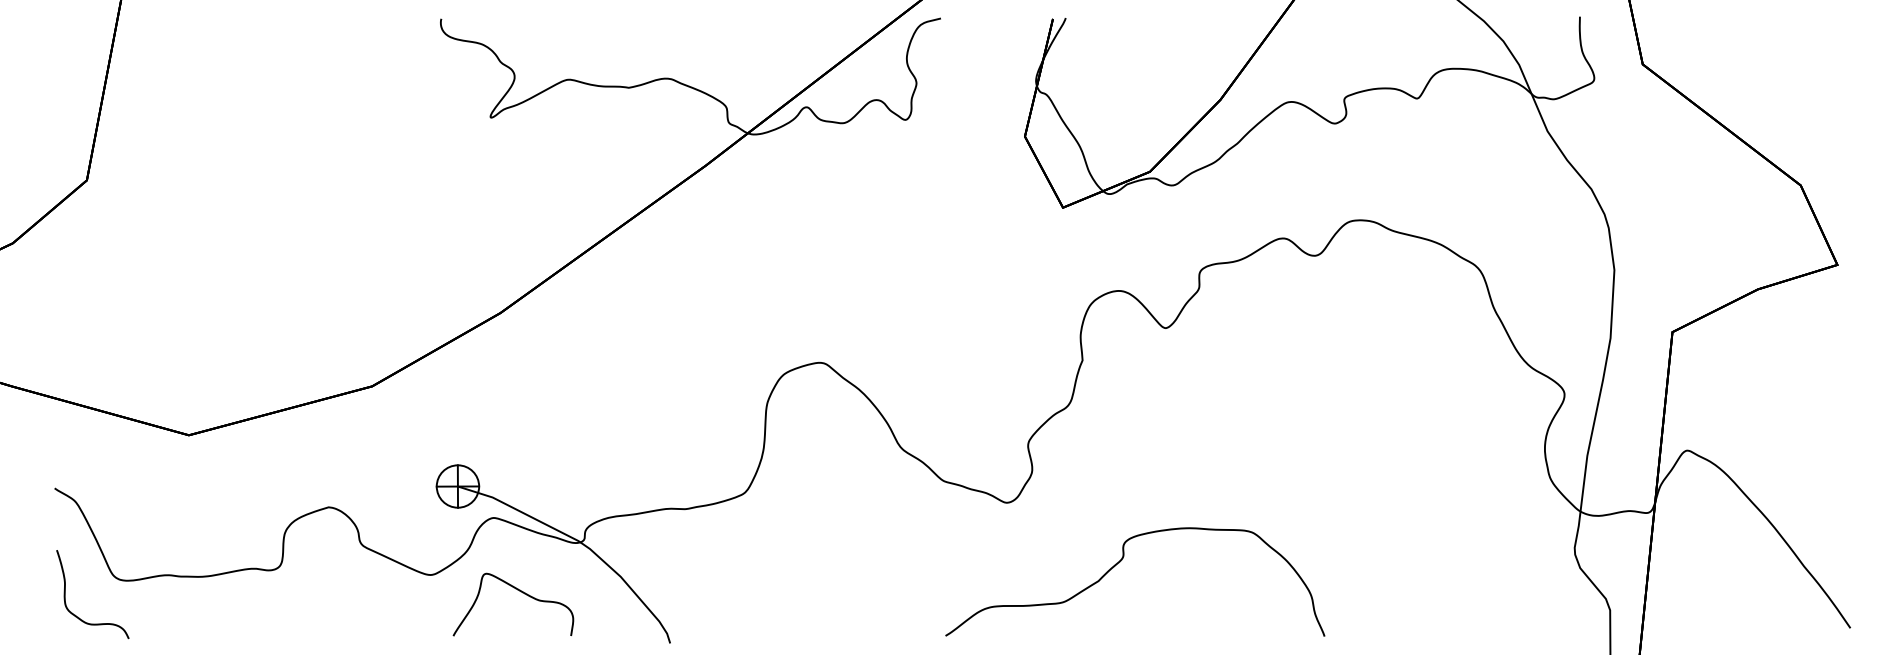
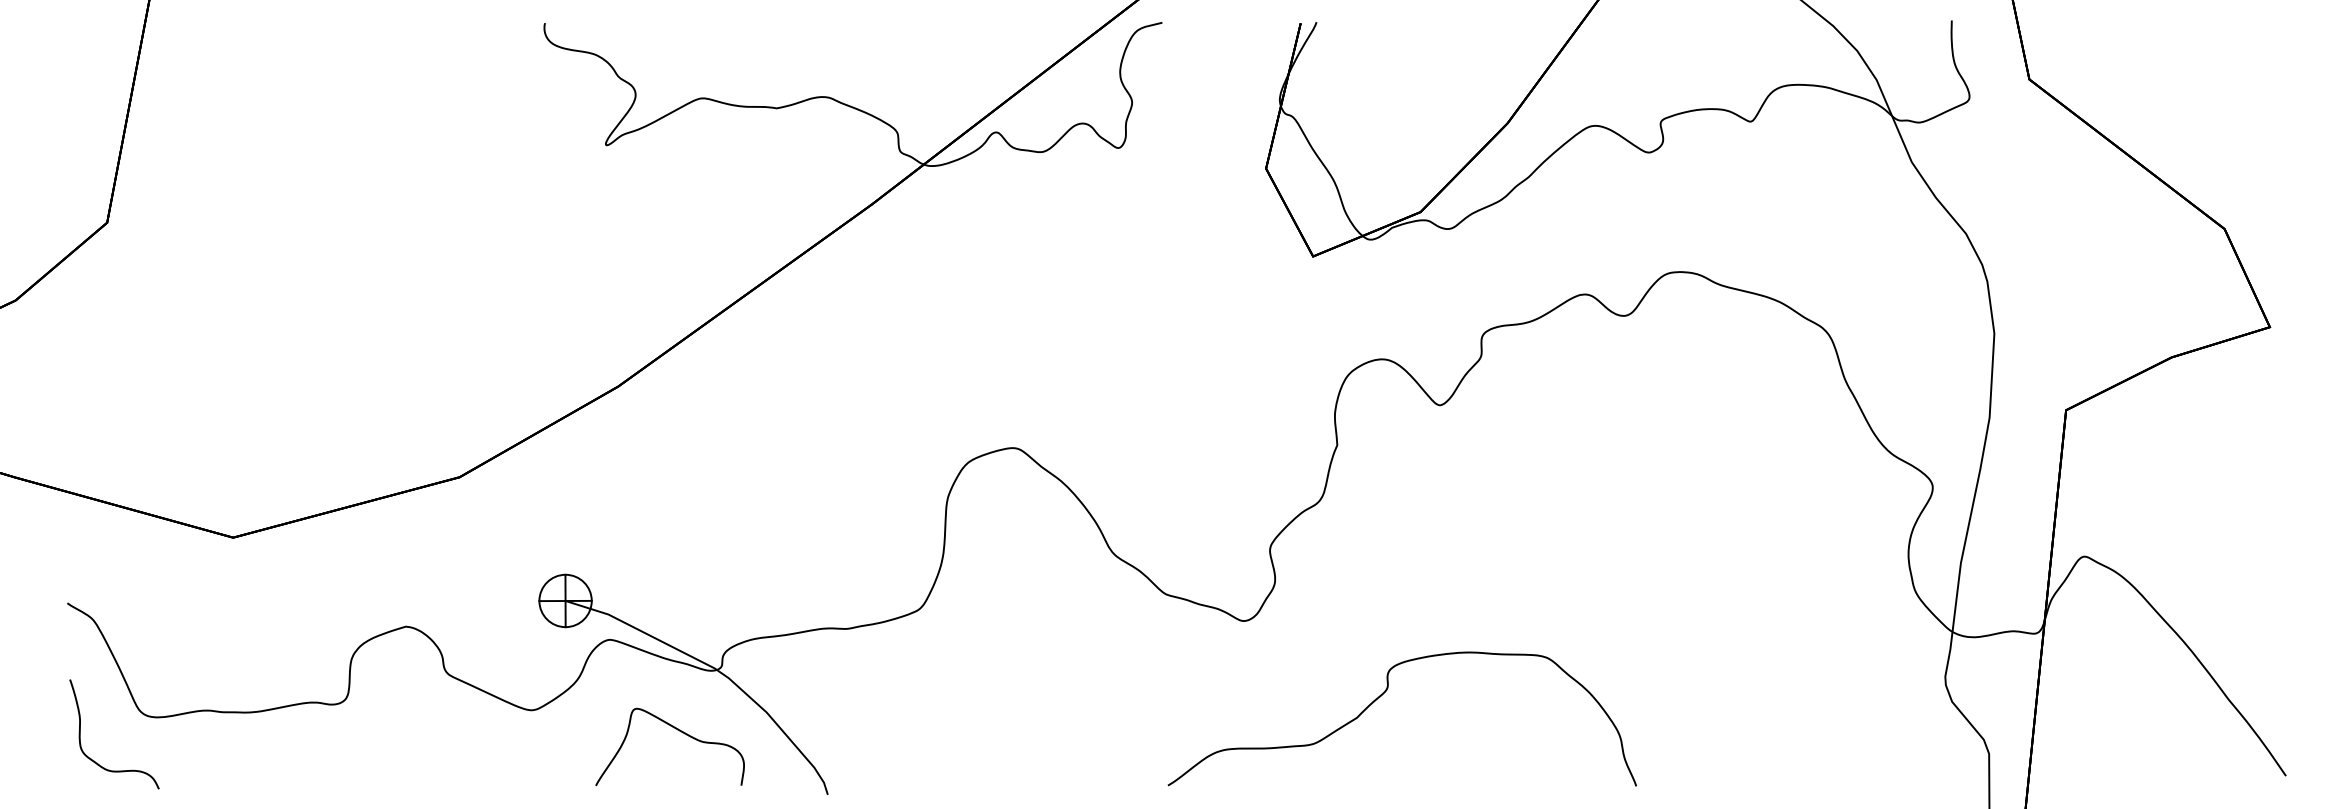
curve: (519, 591) -> (677, 730), moved

